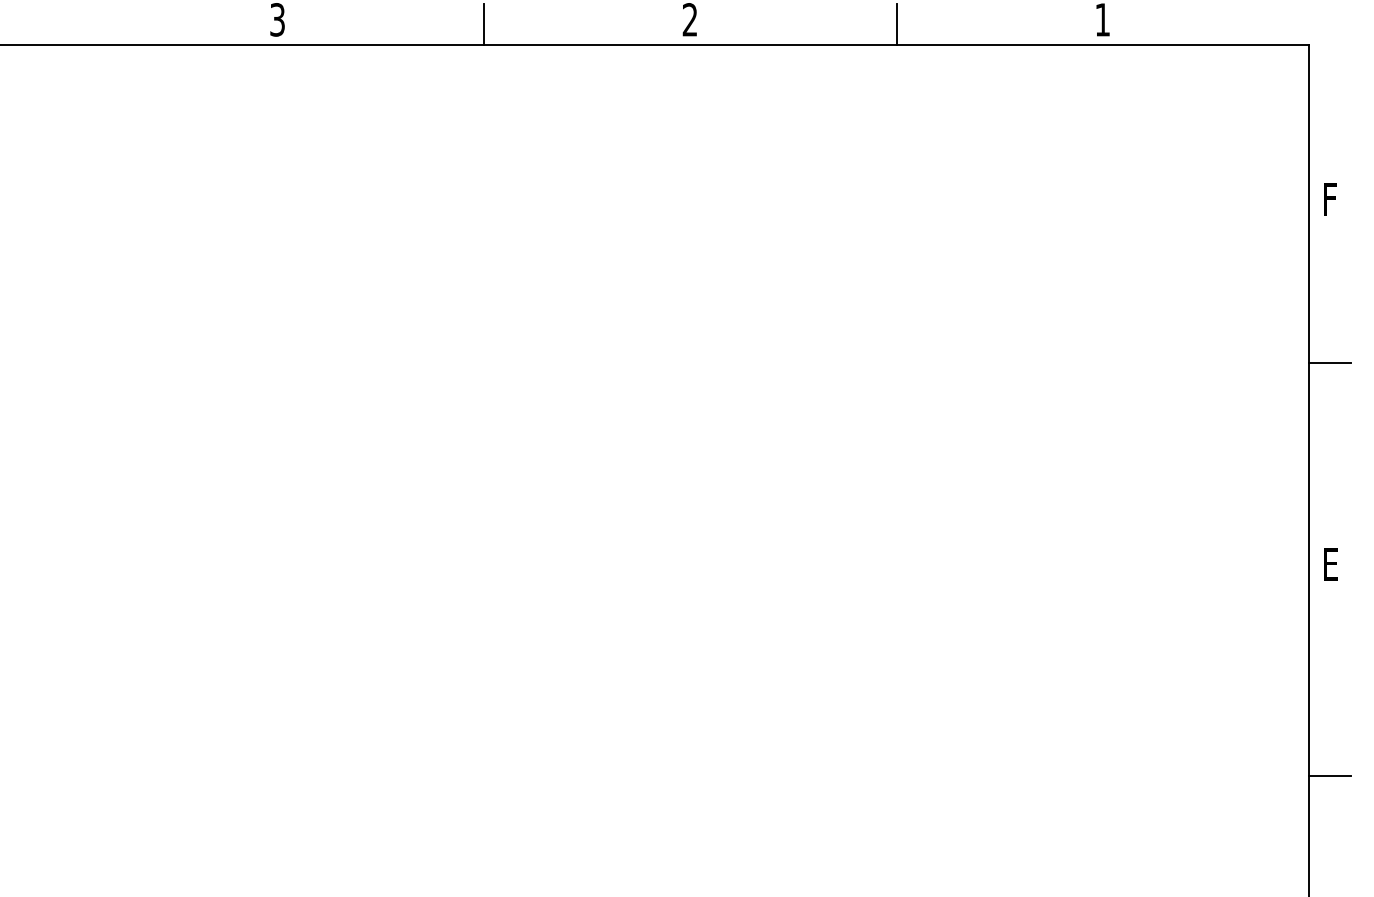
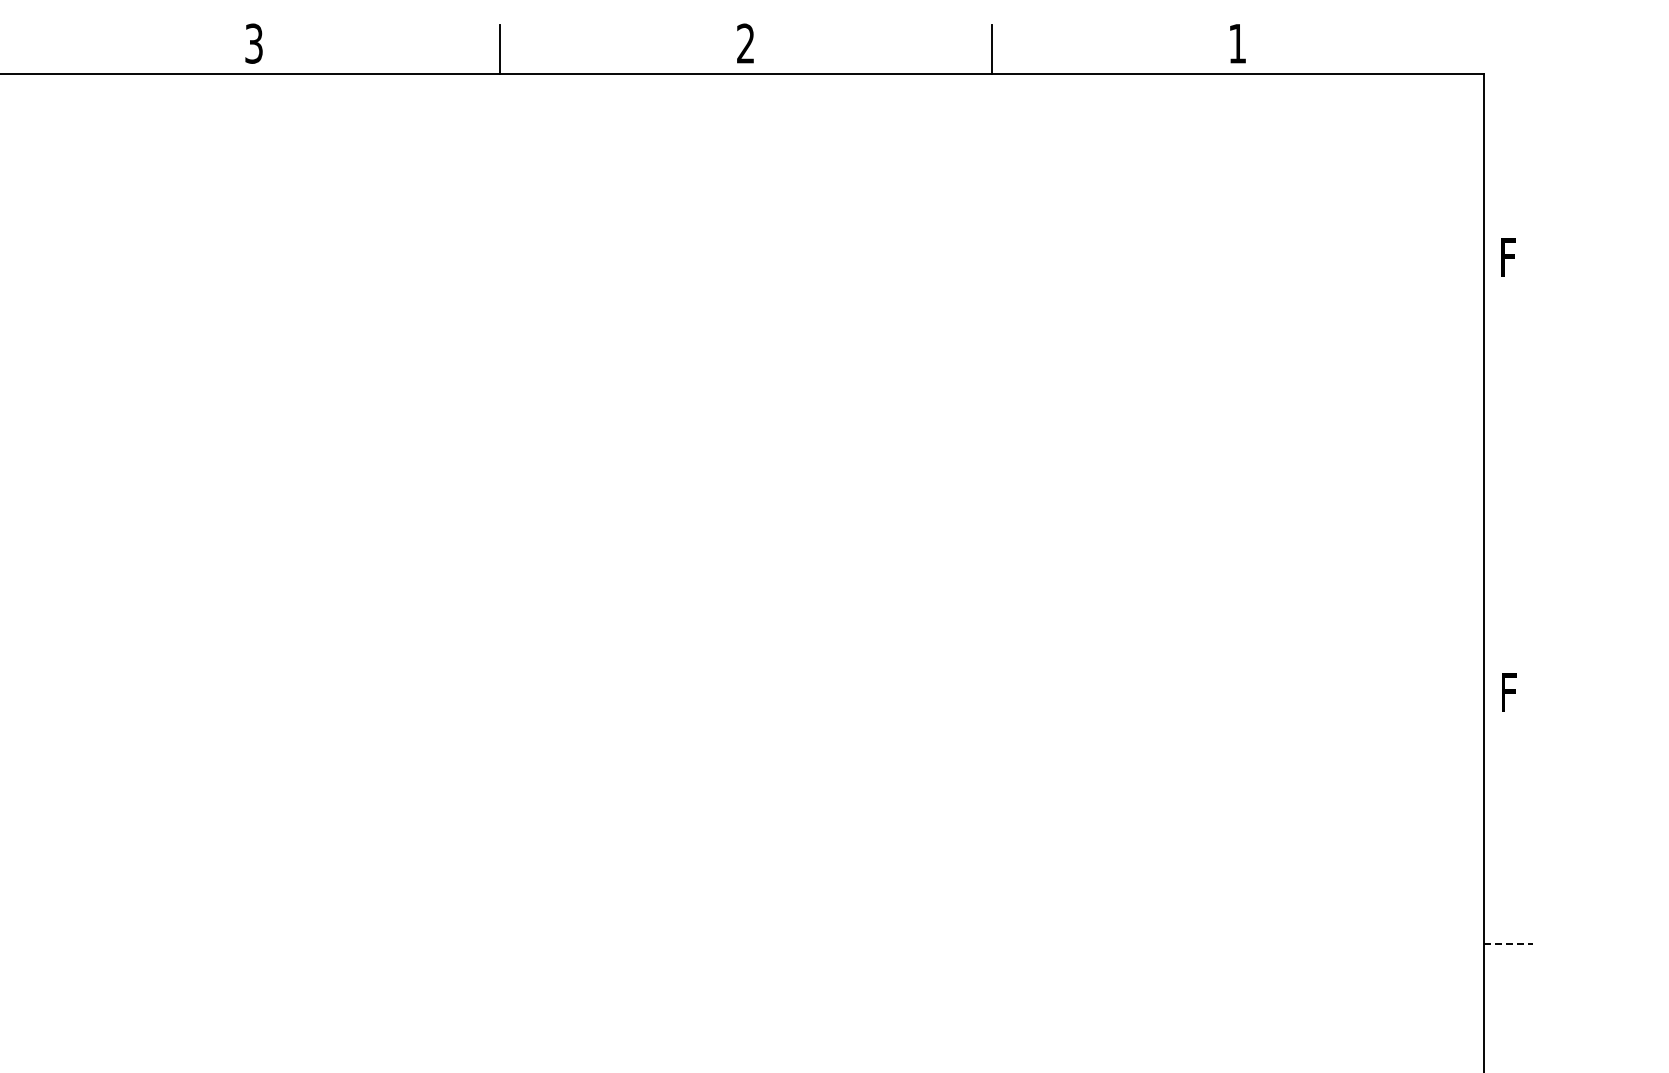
line: (1330, 362) -> (1508, 452), removed
text: (1330, 564) -> (1509, 692), E -> F
line: (1330, 775) -> (1508, 944), solid -> dashed

